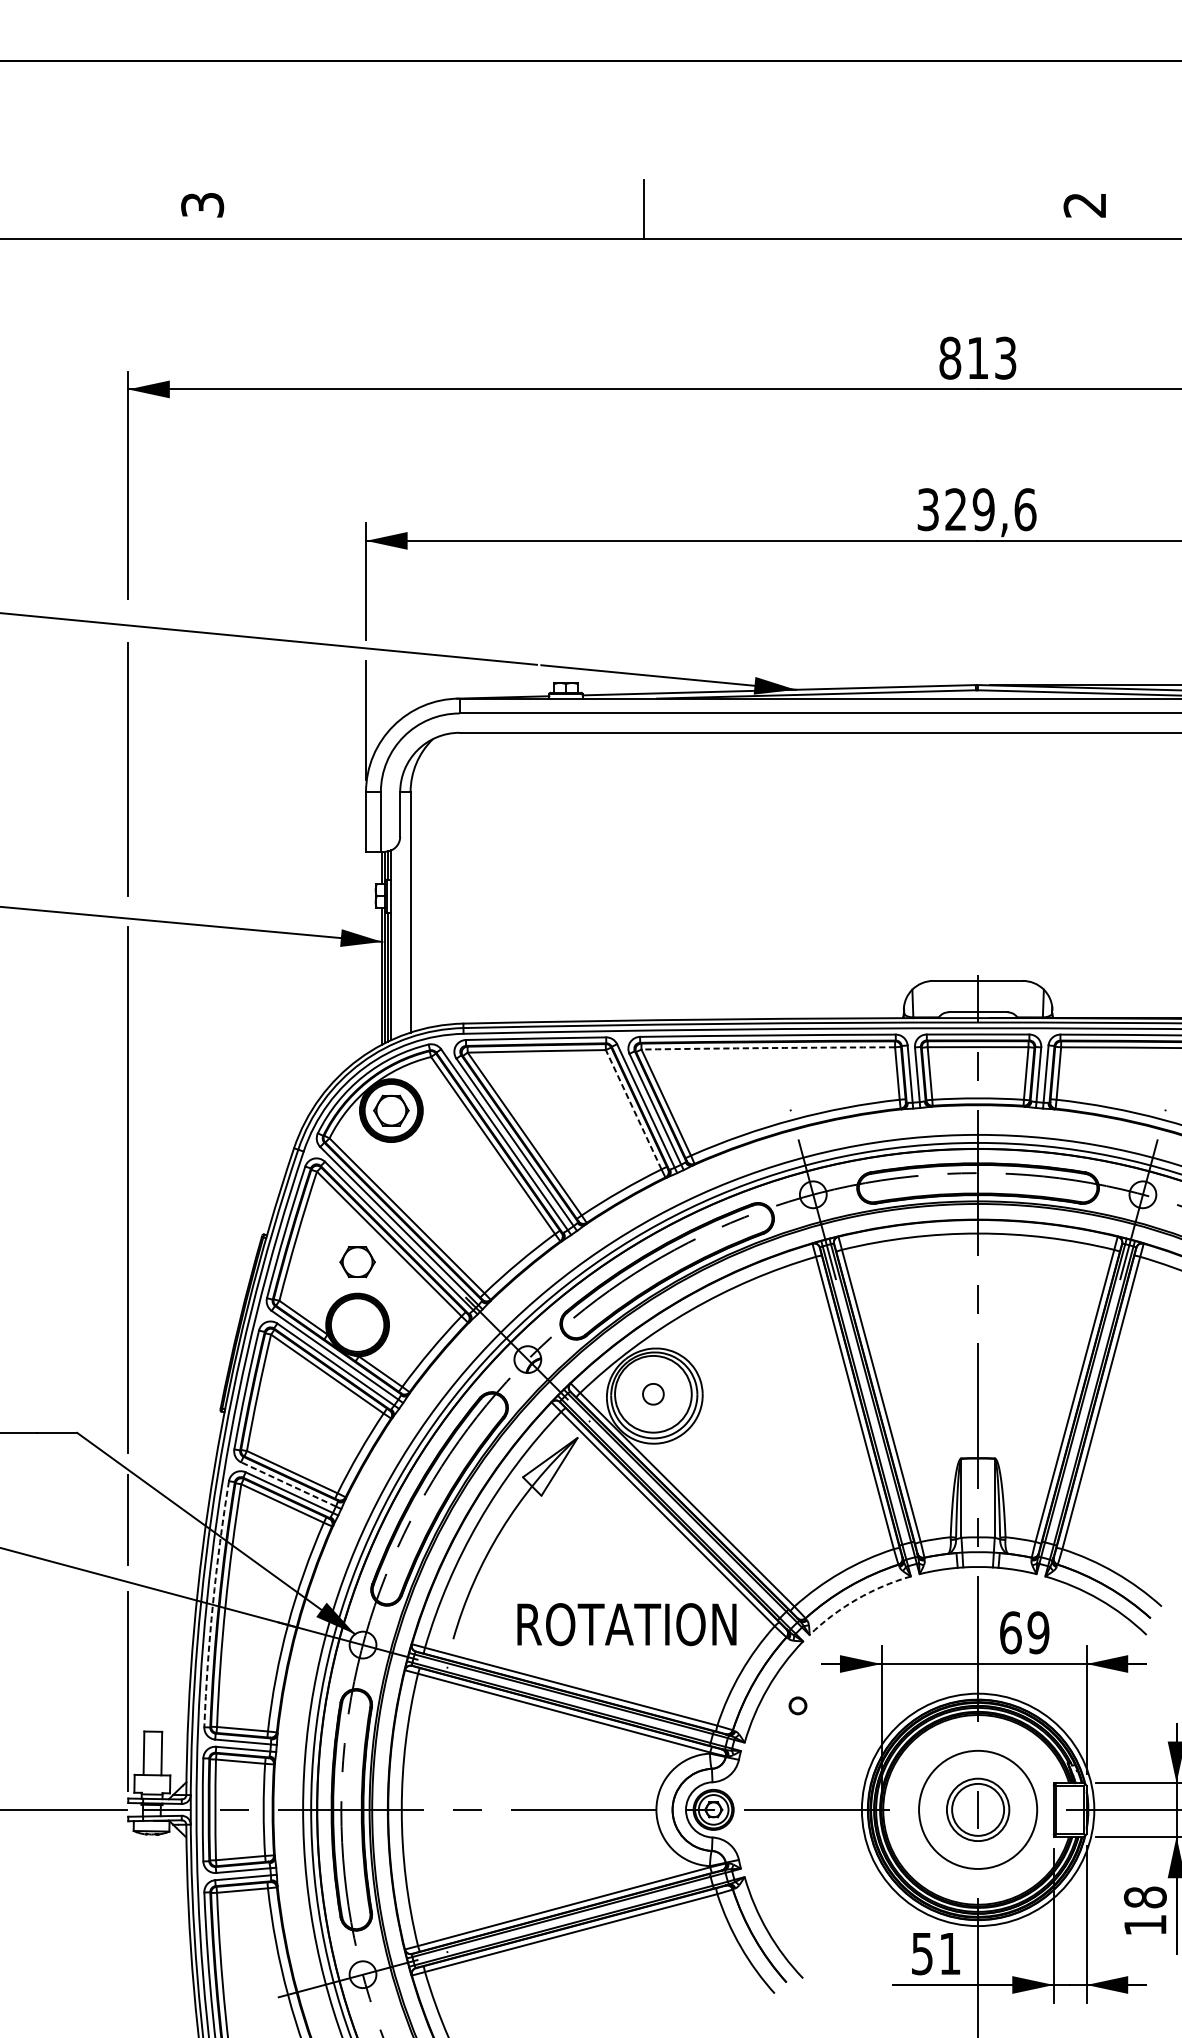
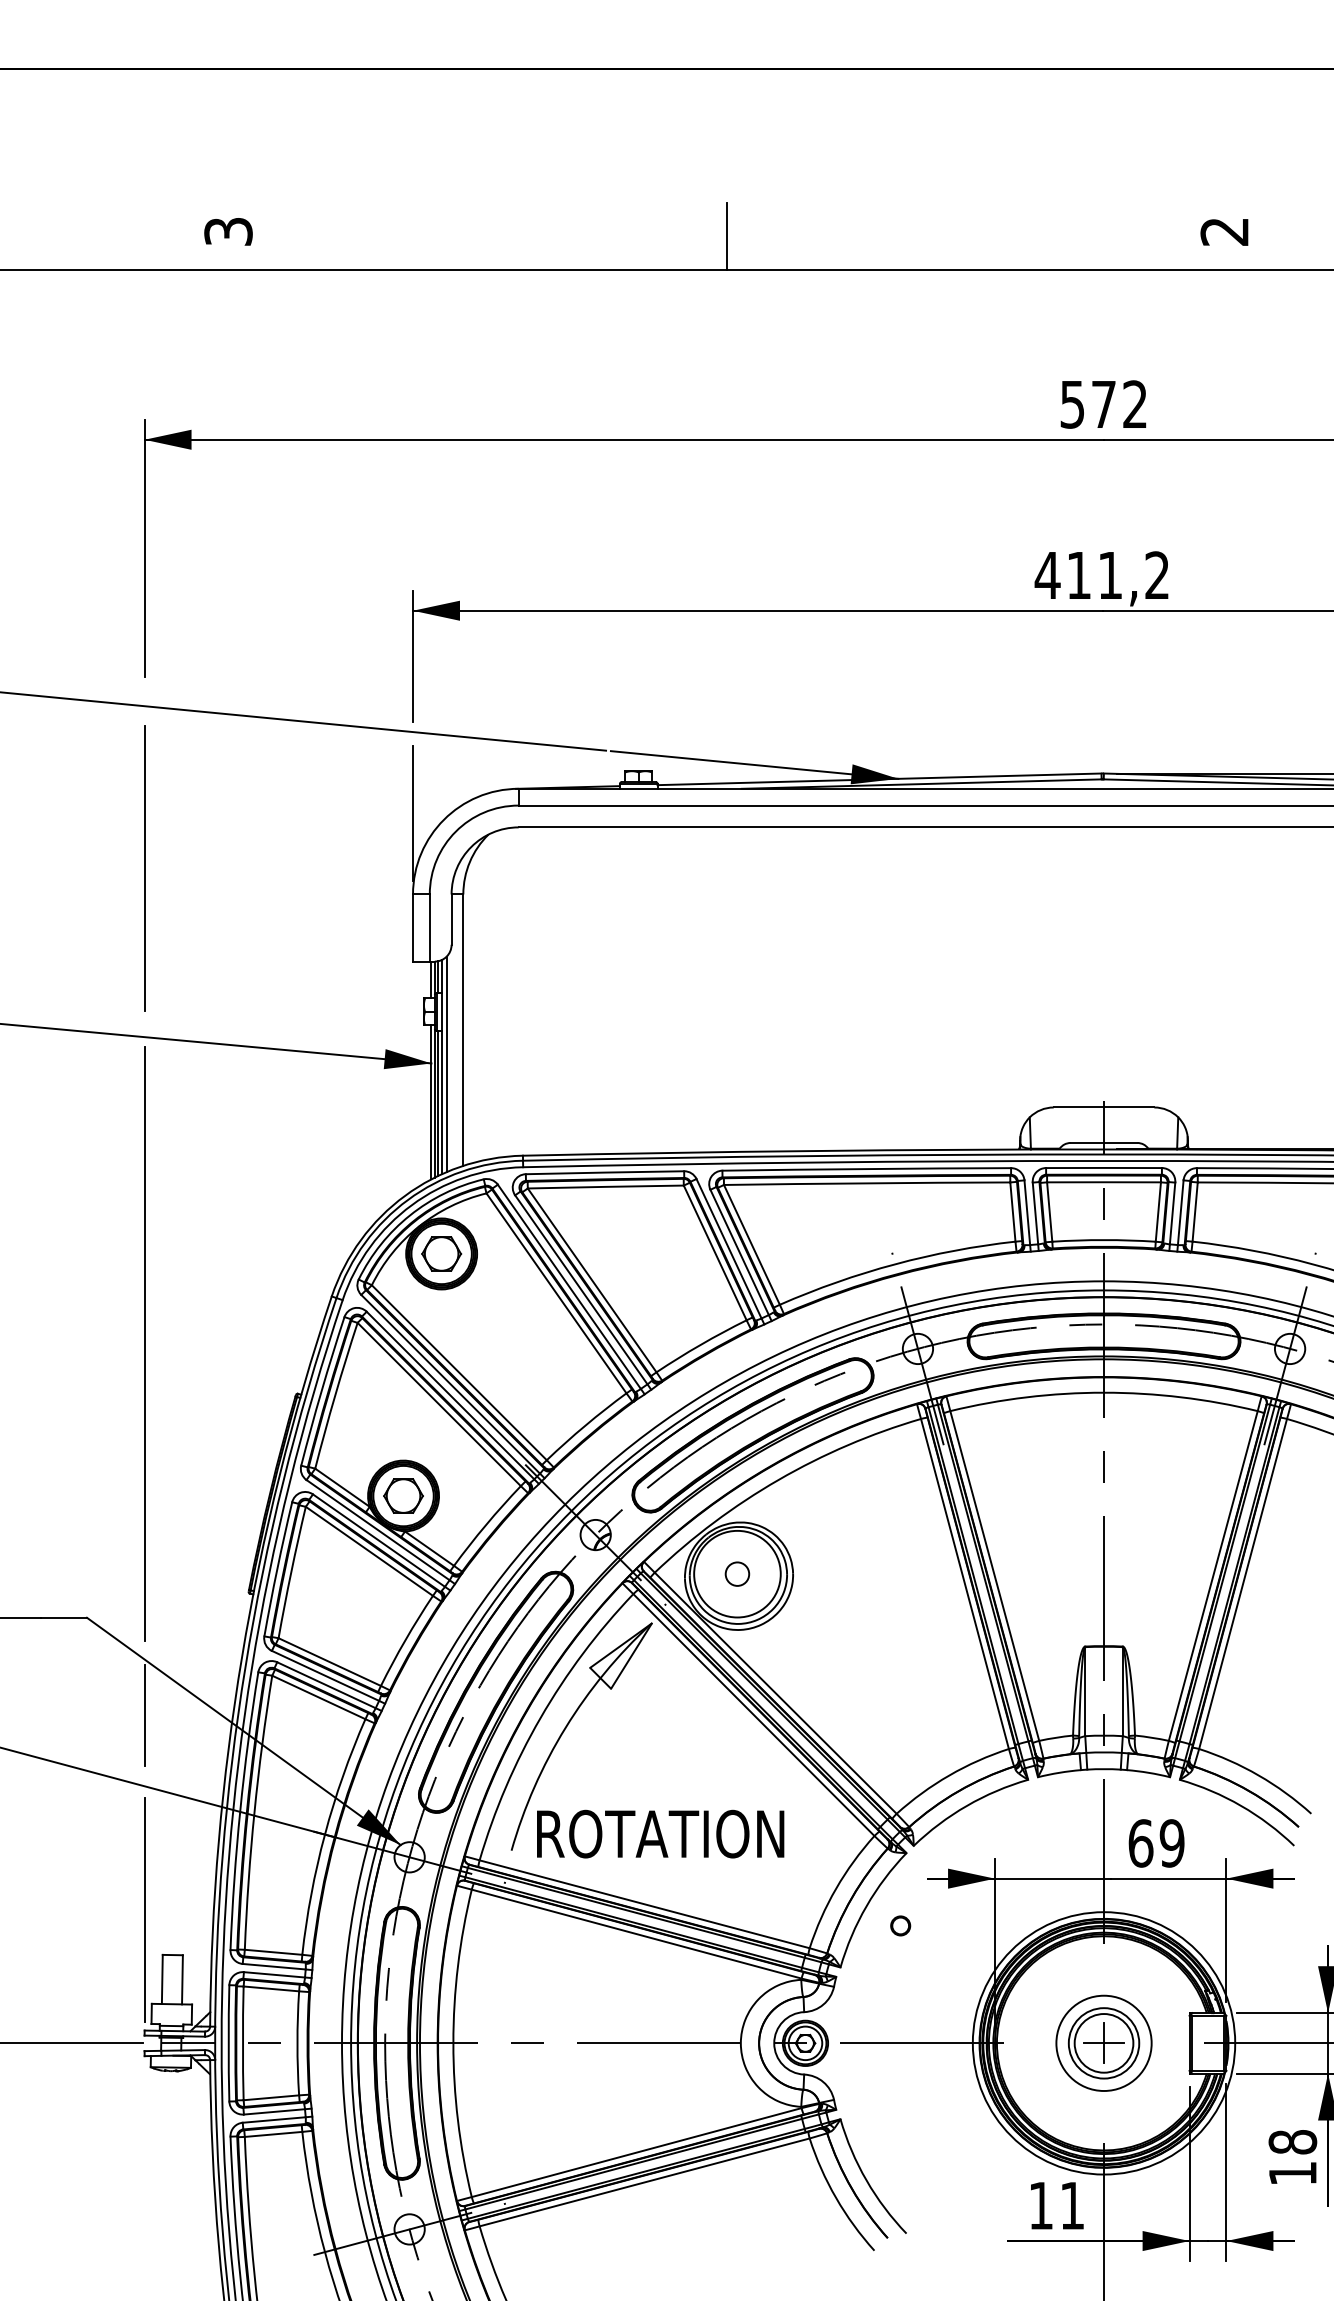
text: (977, 358) -> (1103, 404), 813 -> 572
text: (975, 509) -> (1101, 575), 329,6 -> 411,2
line: (395, 942) -> (446, 1064), added
arc: (768, 1048) -> (867, 1183), dashed -> solid
line: (633, 1109) -> (715, 1252), dashed -> solid
part: (357, 1261) -> (403, 1495), moved
line: (288, 1484) -> (325, 1675), dashed -> solid
arc: (856, 1599) -> (966, 1805), dashed -> solid
arc: (213, 1603) -> (240, 1810), dashed -> solid
text: (626, 1624) -> (660, 1833), moved
circle: (977, 1809) -> (1103, 2042), size x0.71
line: (977, 1810) -> (1103, 2043), added
text: (921, 1954) -> (1040, 2206), 51 -> 11

